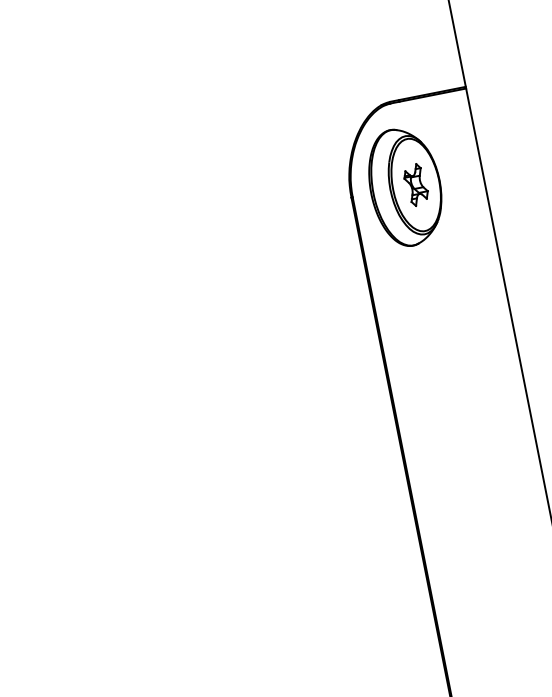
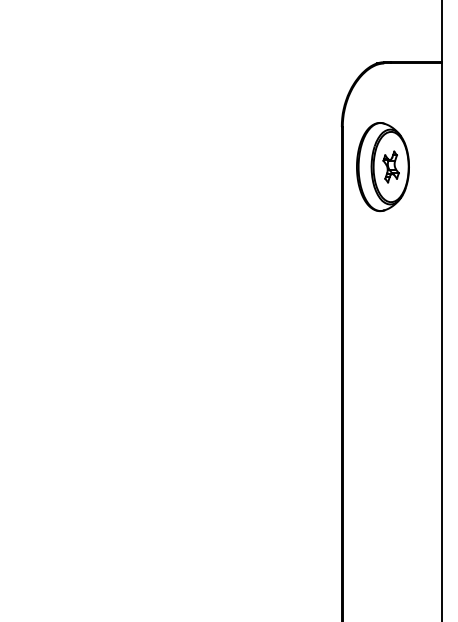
part: (404, 186) -> (382, 166), moved

